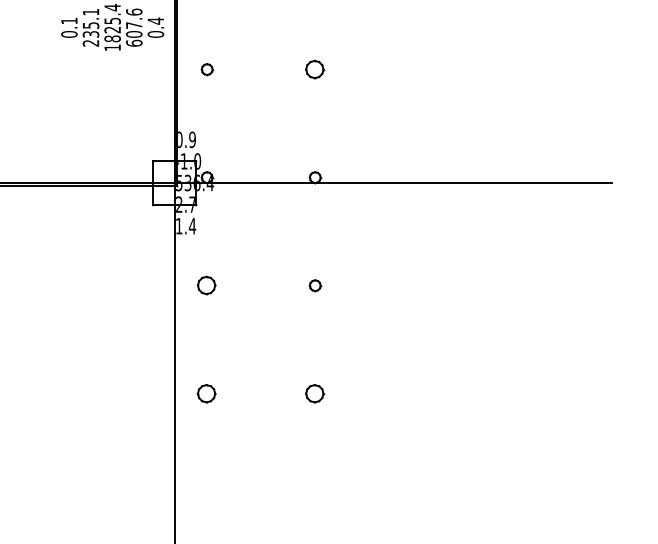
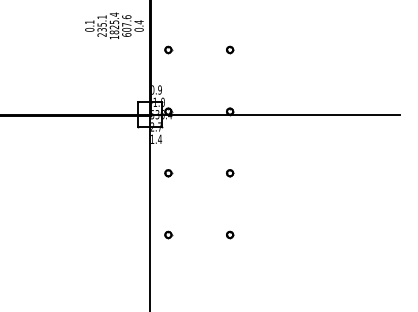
part: (315, 68) -> (230, 49), size x0.62
part: (207, 286) -> (168, 173), size x0.62
part: (207, 392) -> (168, 234), size x0.62
part: (315, 392) -> (230, 234), size x0.62

